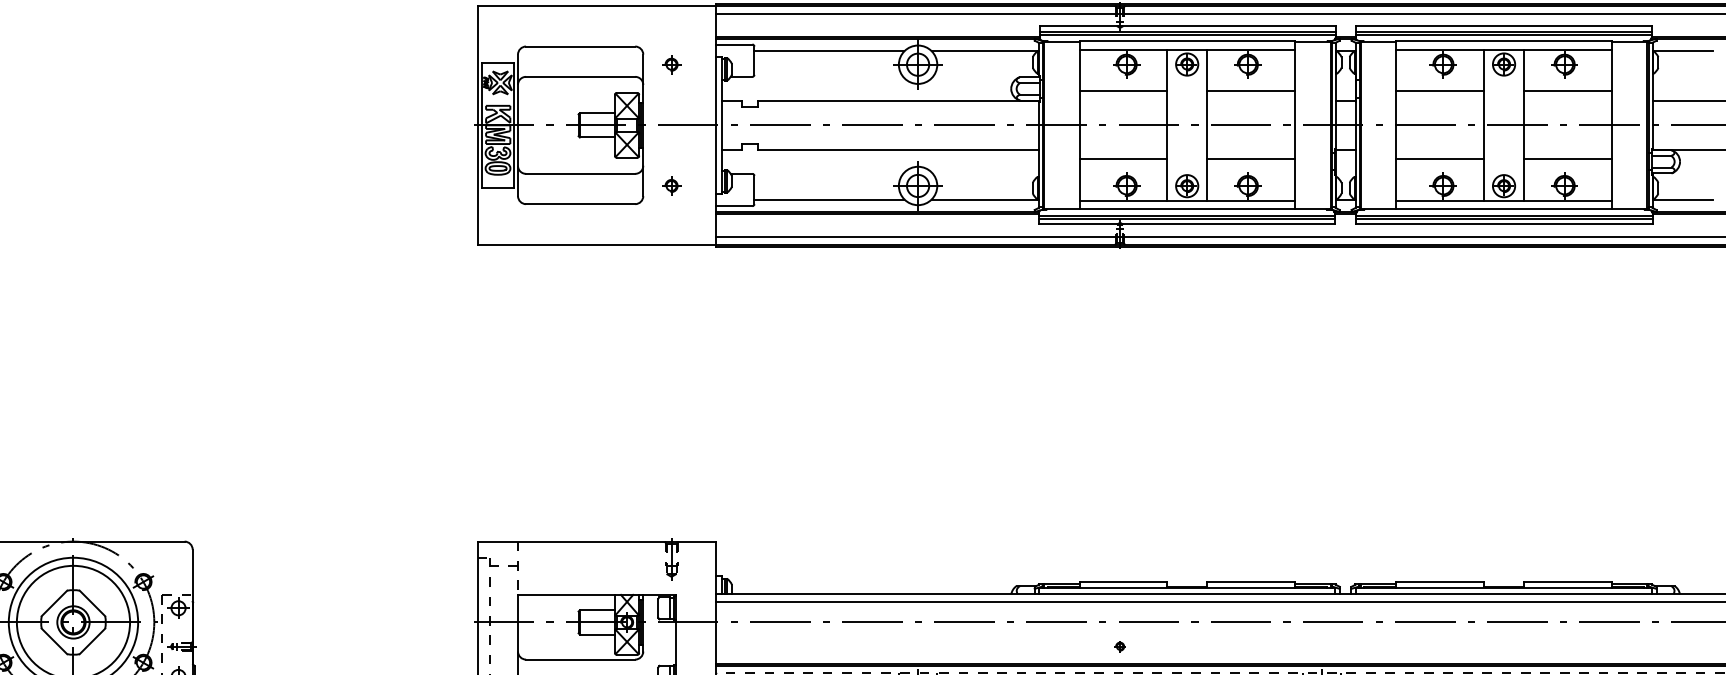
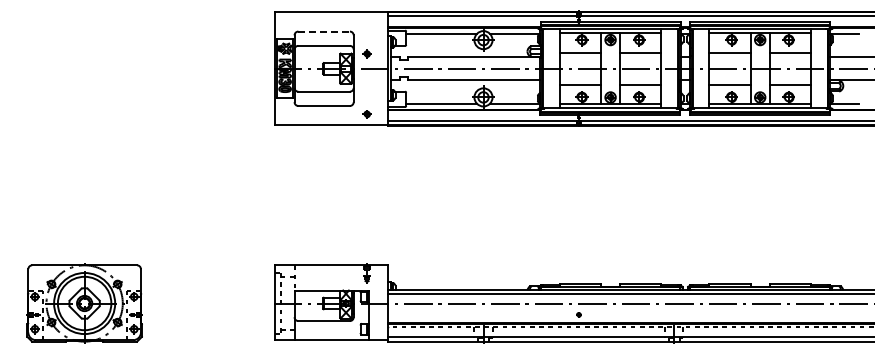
line: (581, 46) -> (324, 31), solid -> dashed
part: (670, 63) -> (366, 53), moved
part: (670, 186) -> (366, 114), moved

